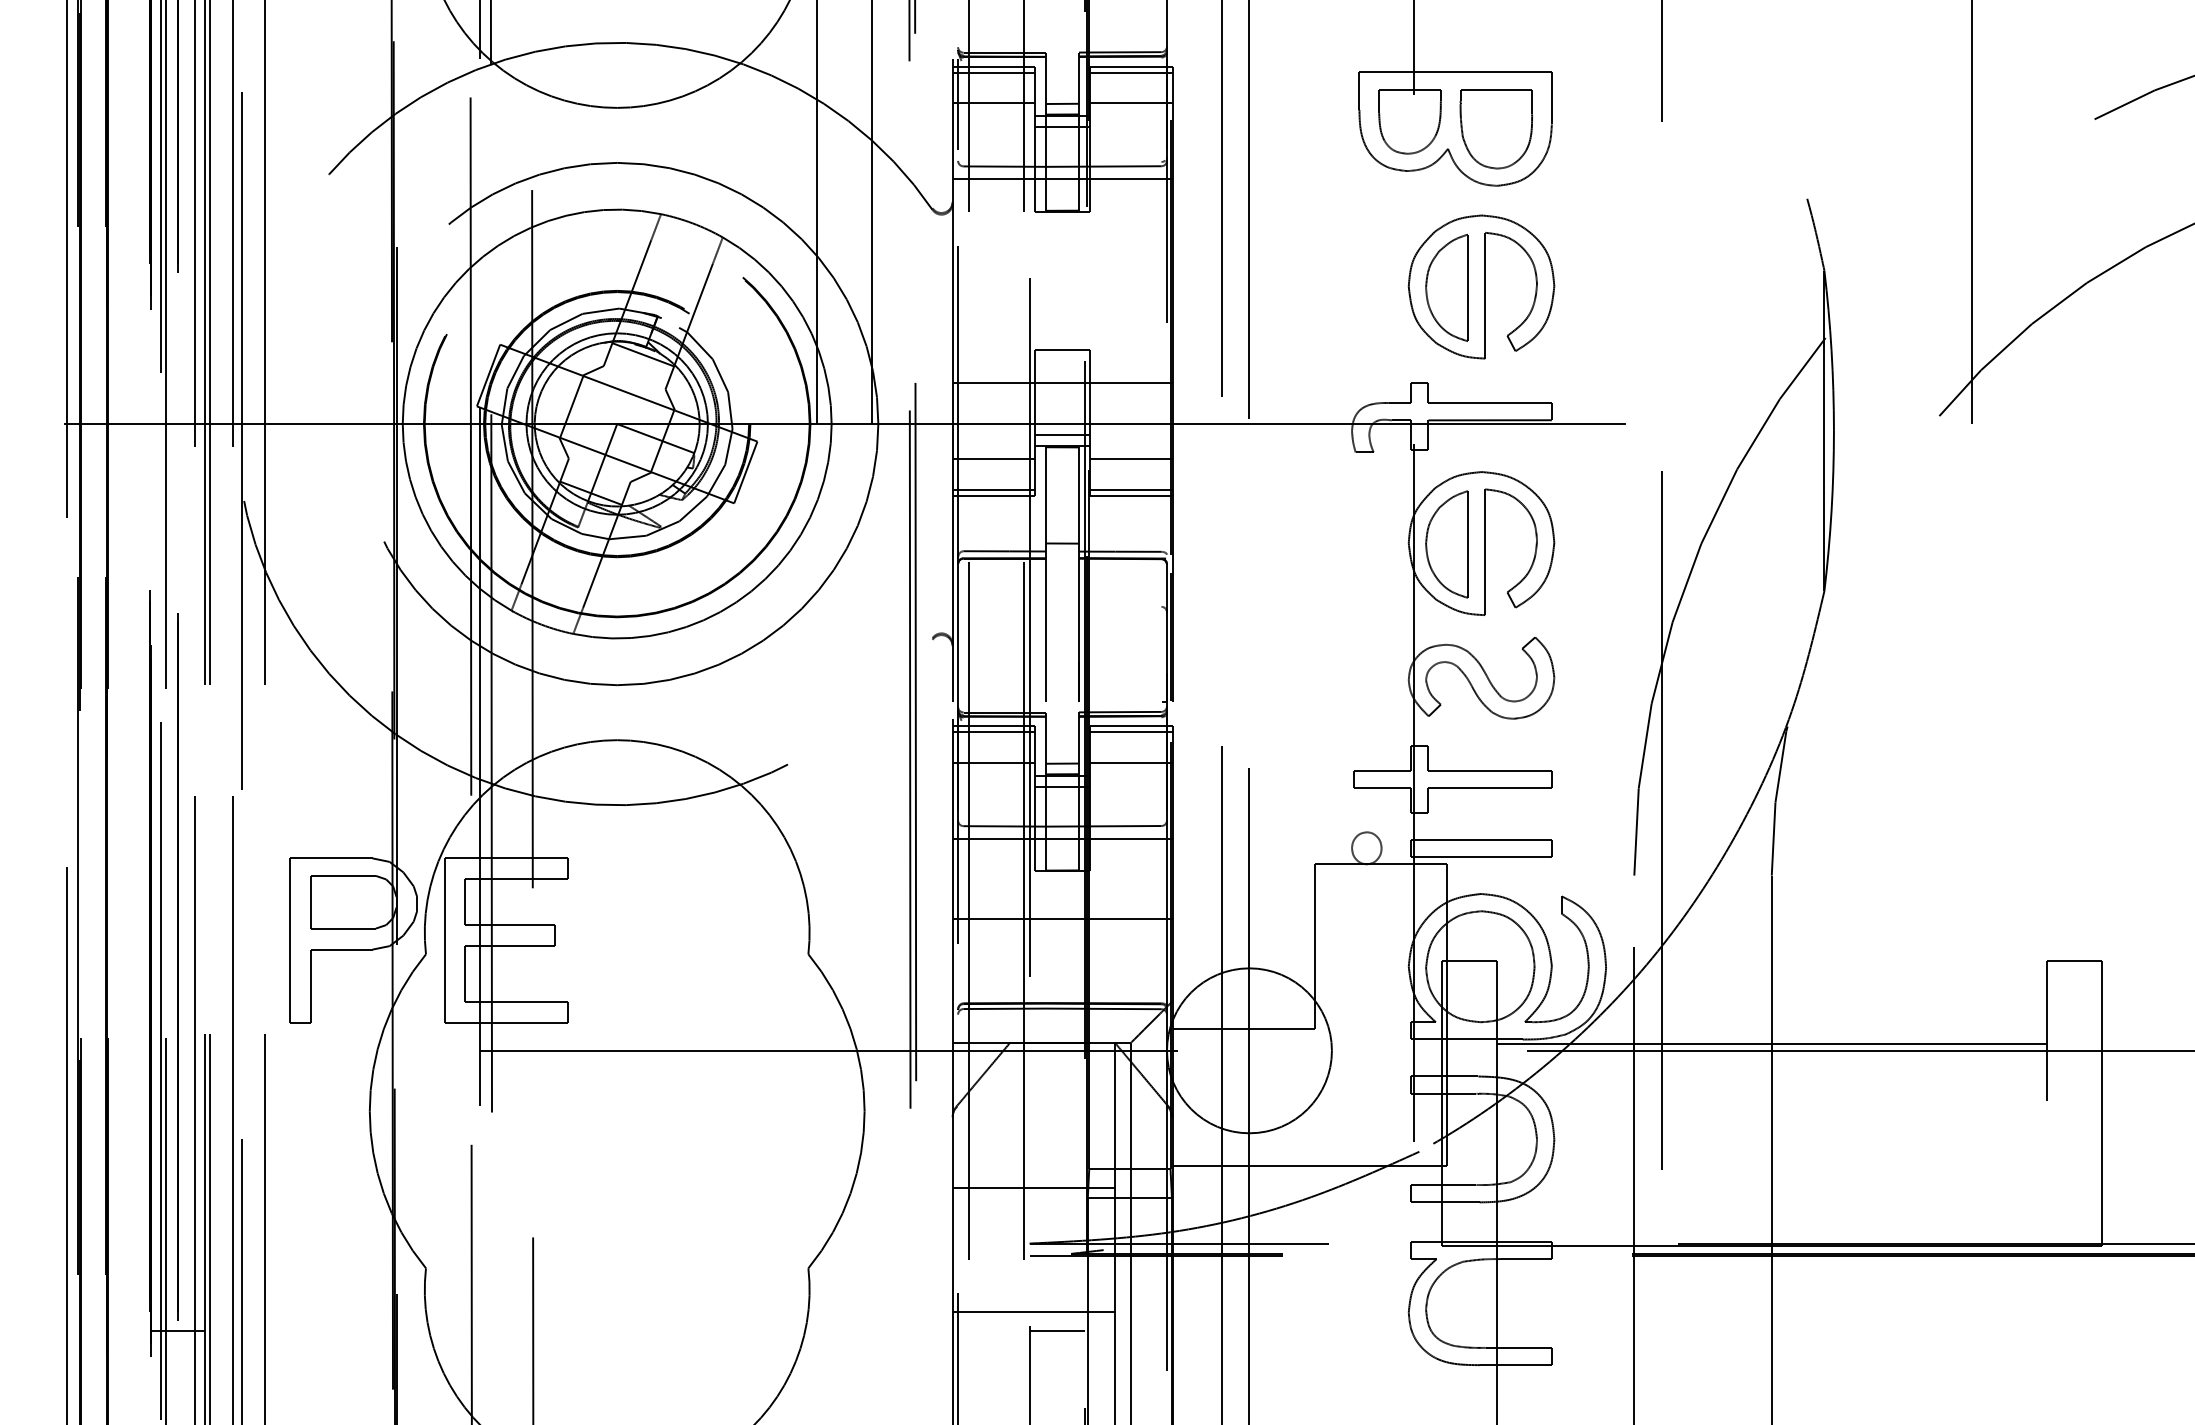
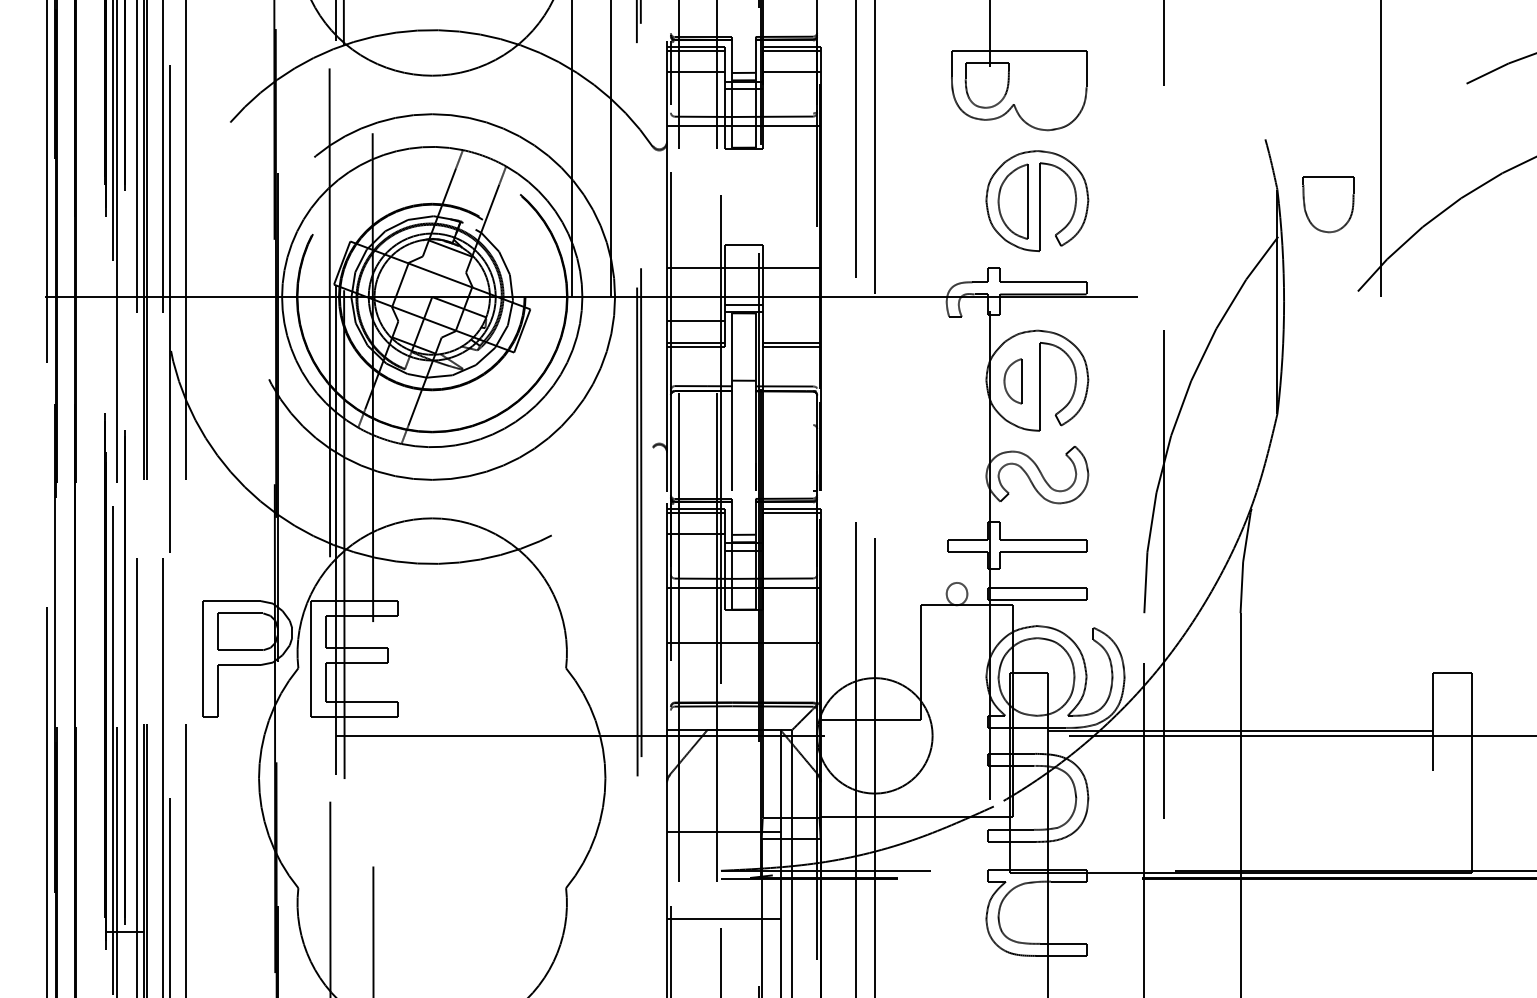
part: (1495, 129) -> (1327, 204), moved
line: (1131, 458) -> (792, 321), removed
part: (1446, 544) -> (1012, 381), size x0.6
line: (1131, 762) -> (792, 534), removed
line: (1056, 1331) -> (739, 932), removed

